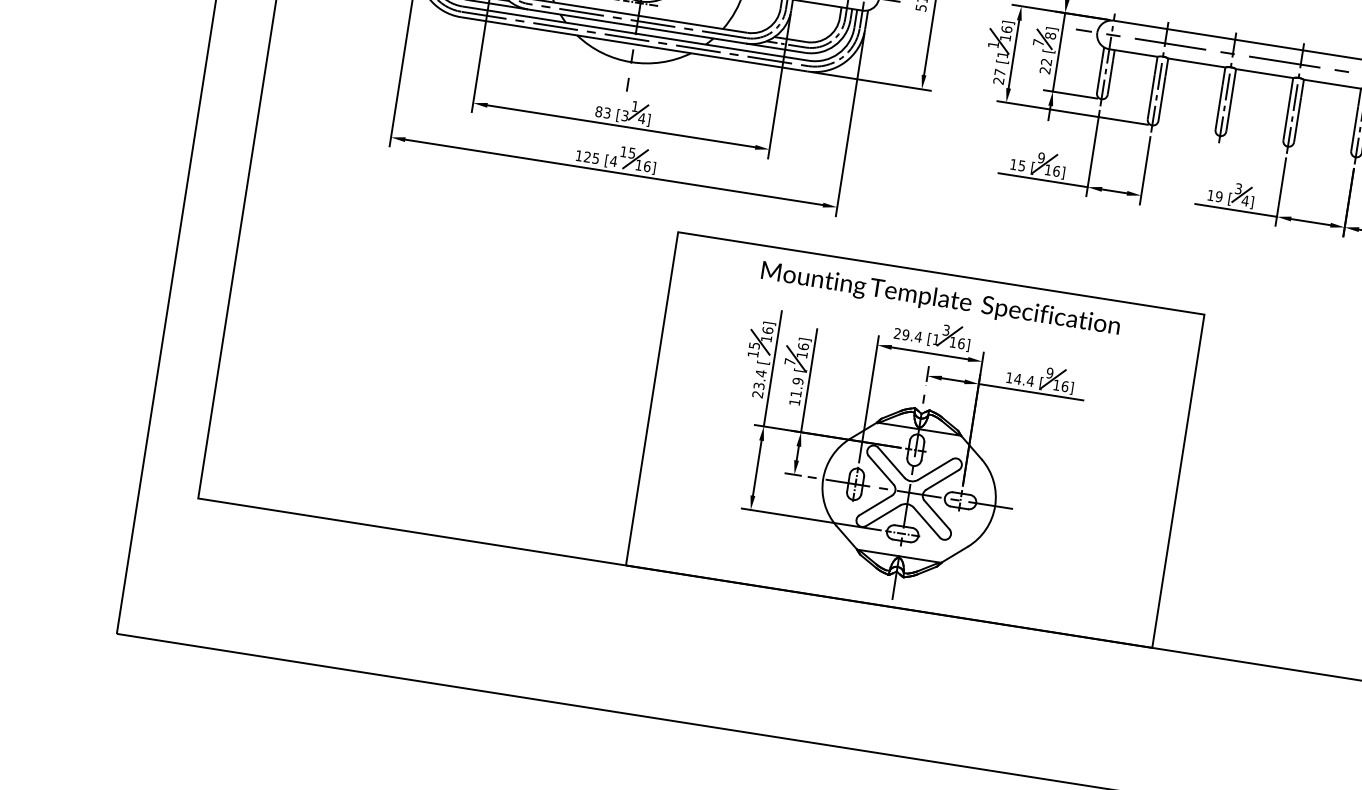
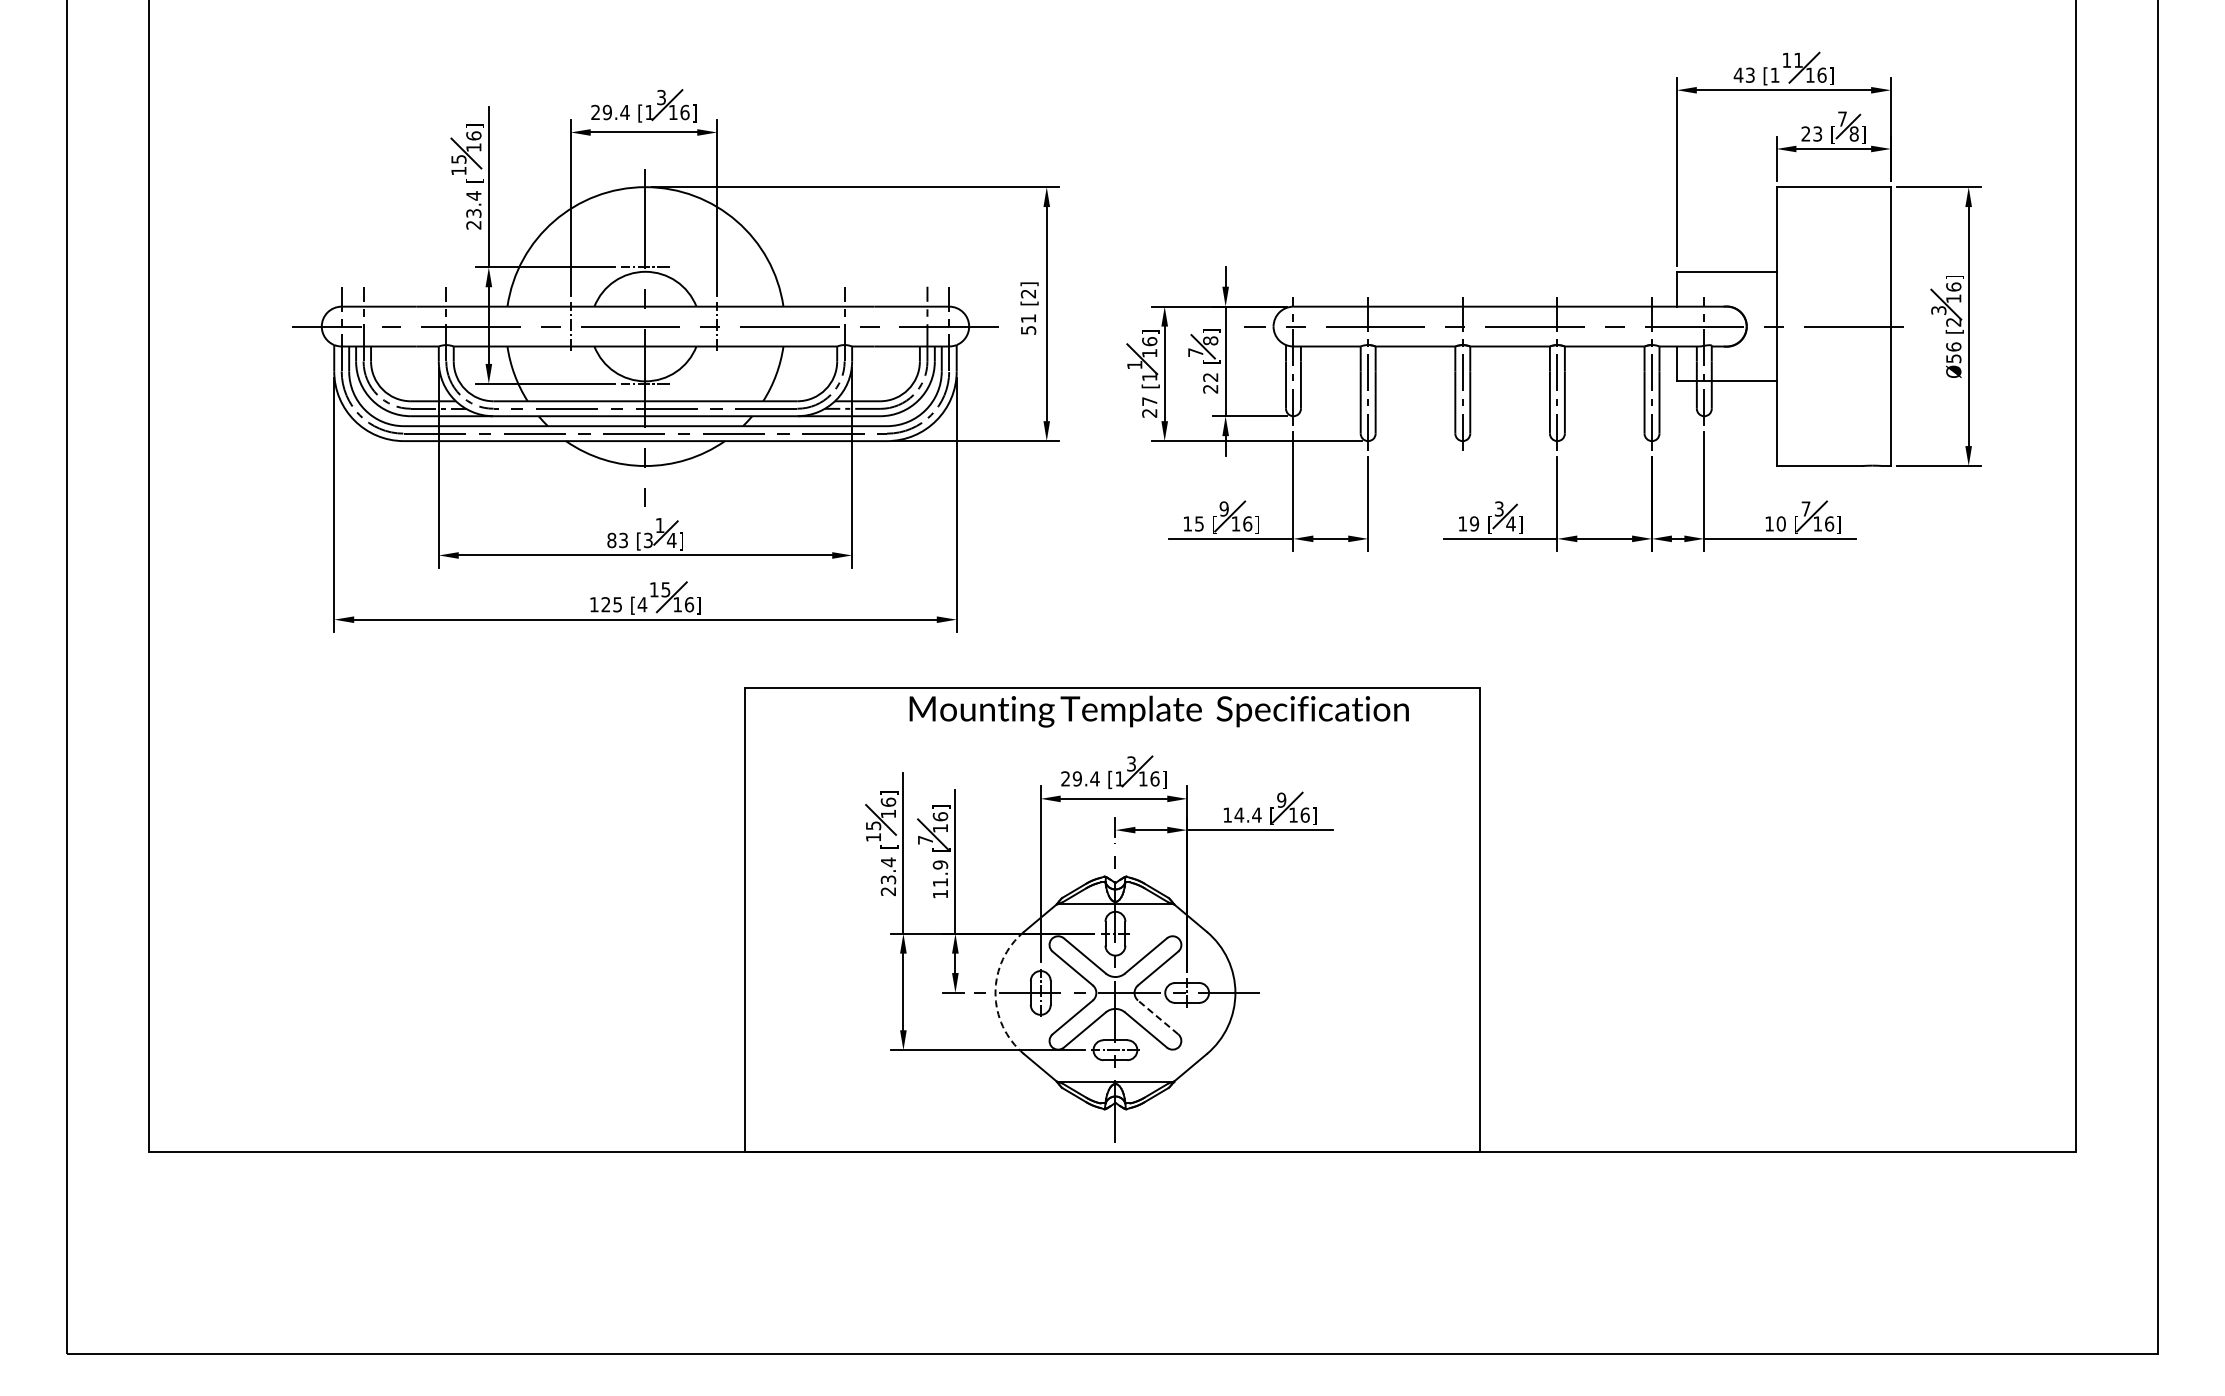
text: (940, 299) -> (1158, 711), moved
arc: (823, 478) -> (995, 992), solid -> dashed
line: (936, 515) -> (1157, 1017), solid -> dashed

